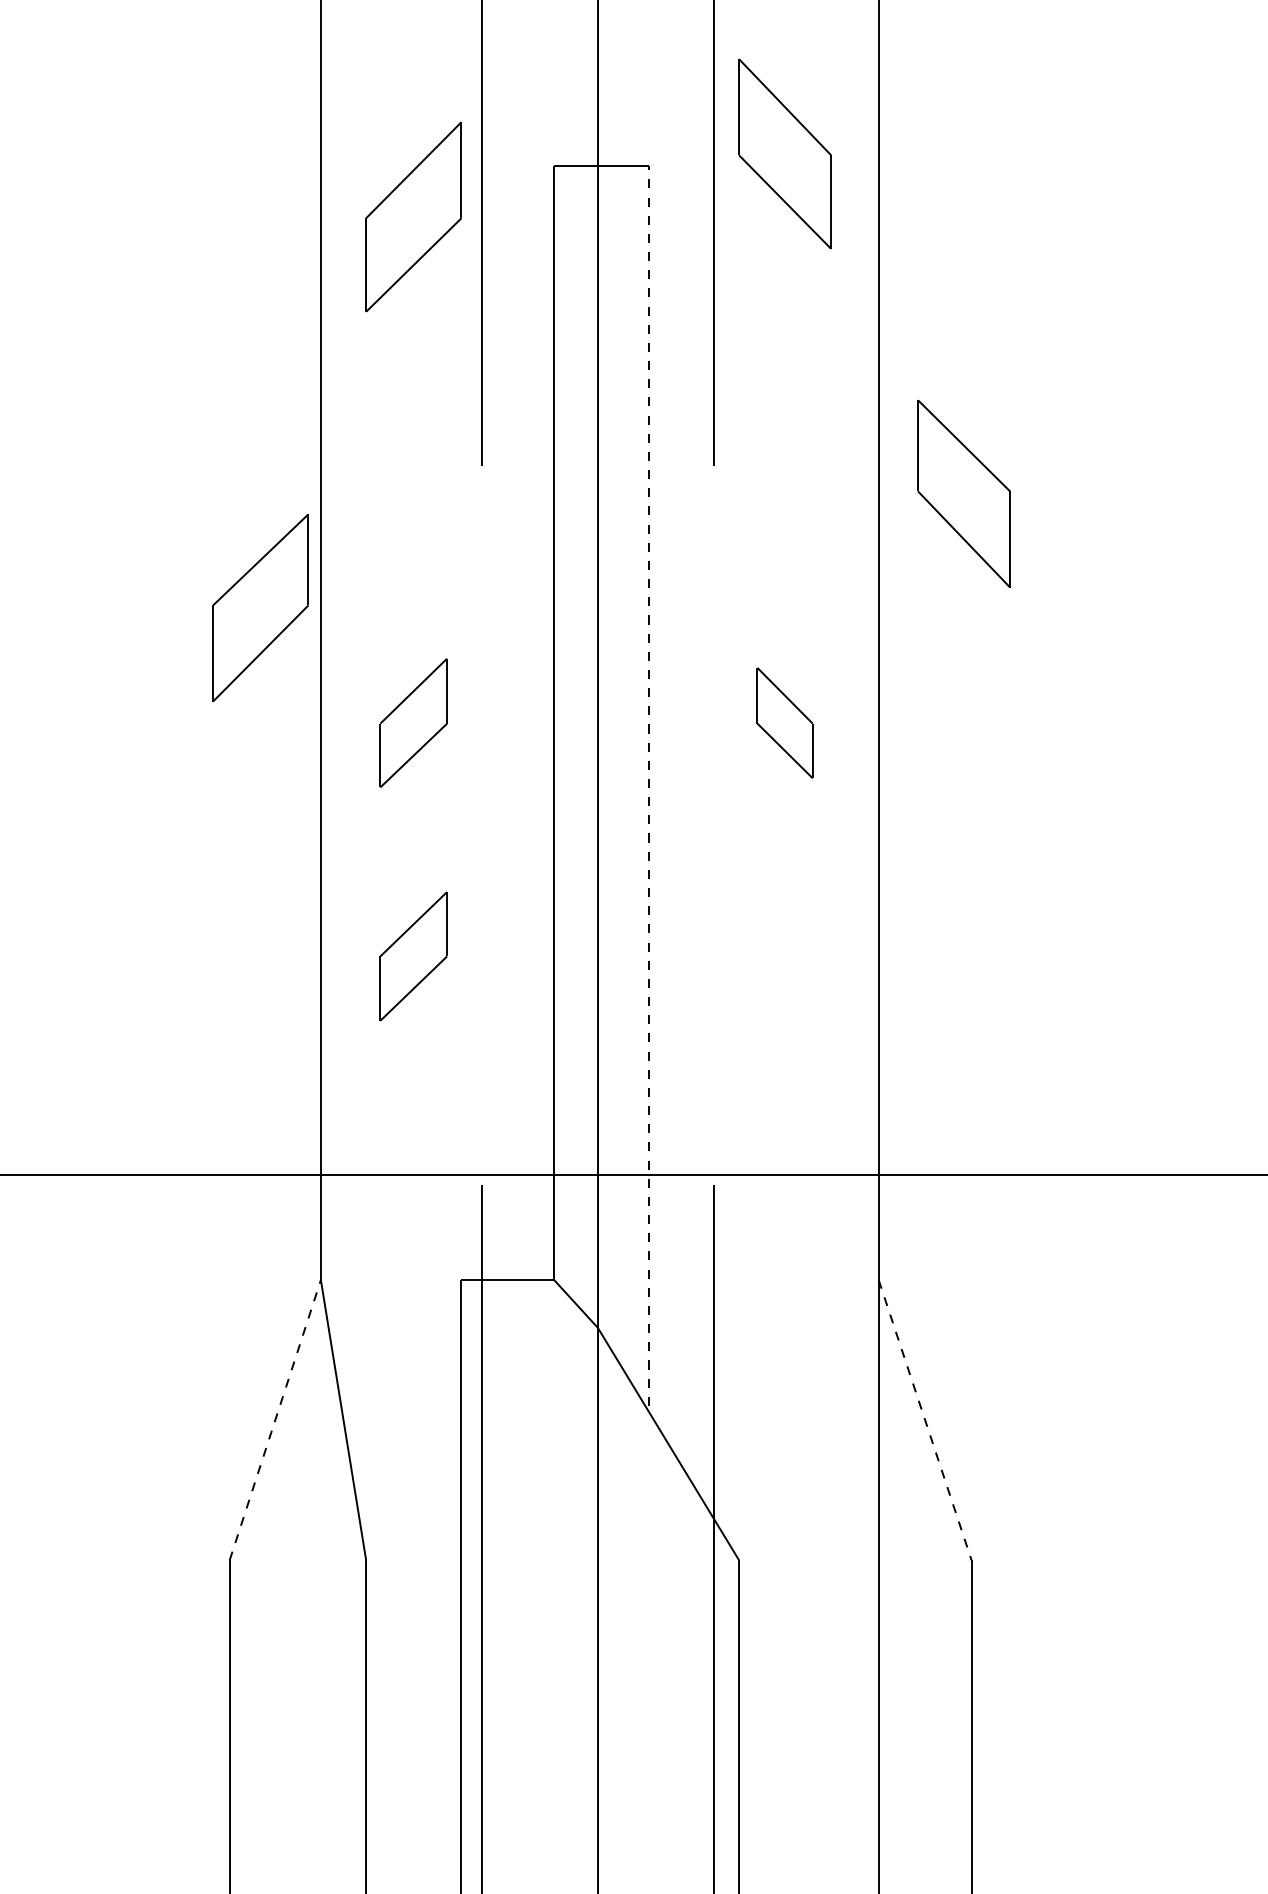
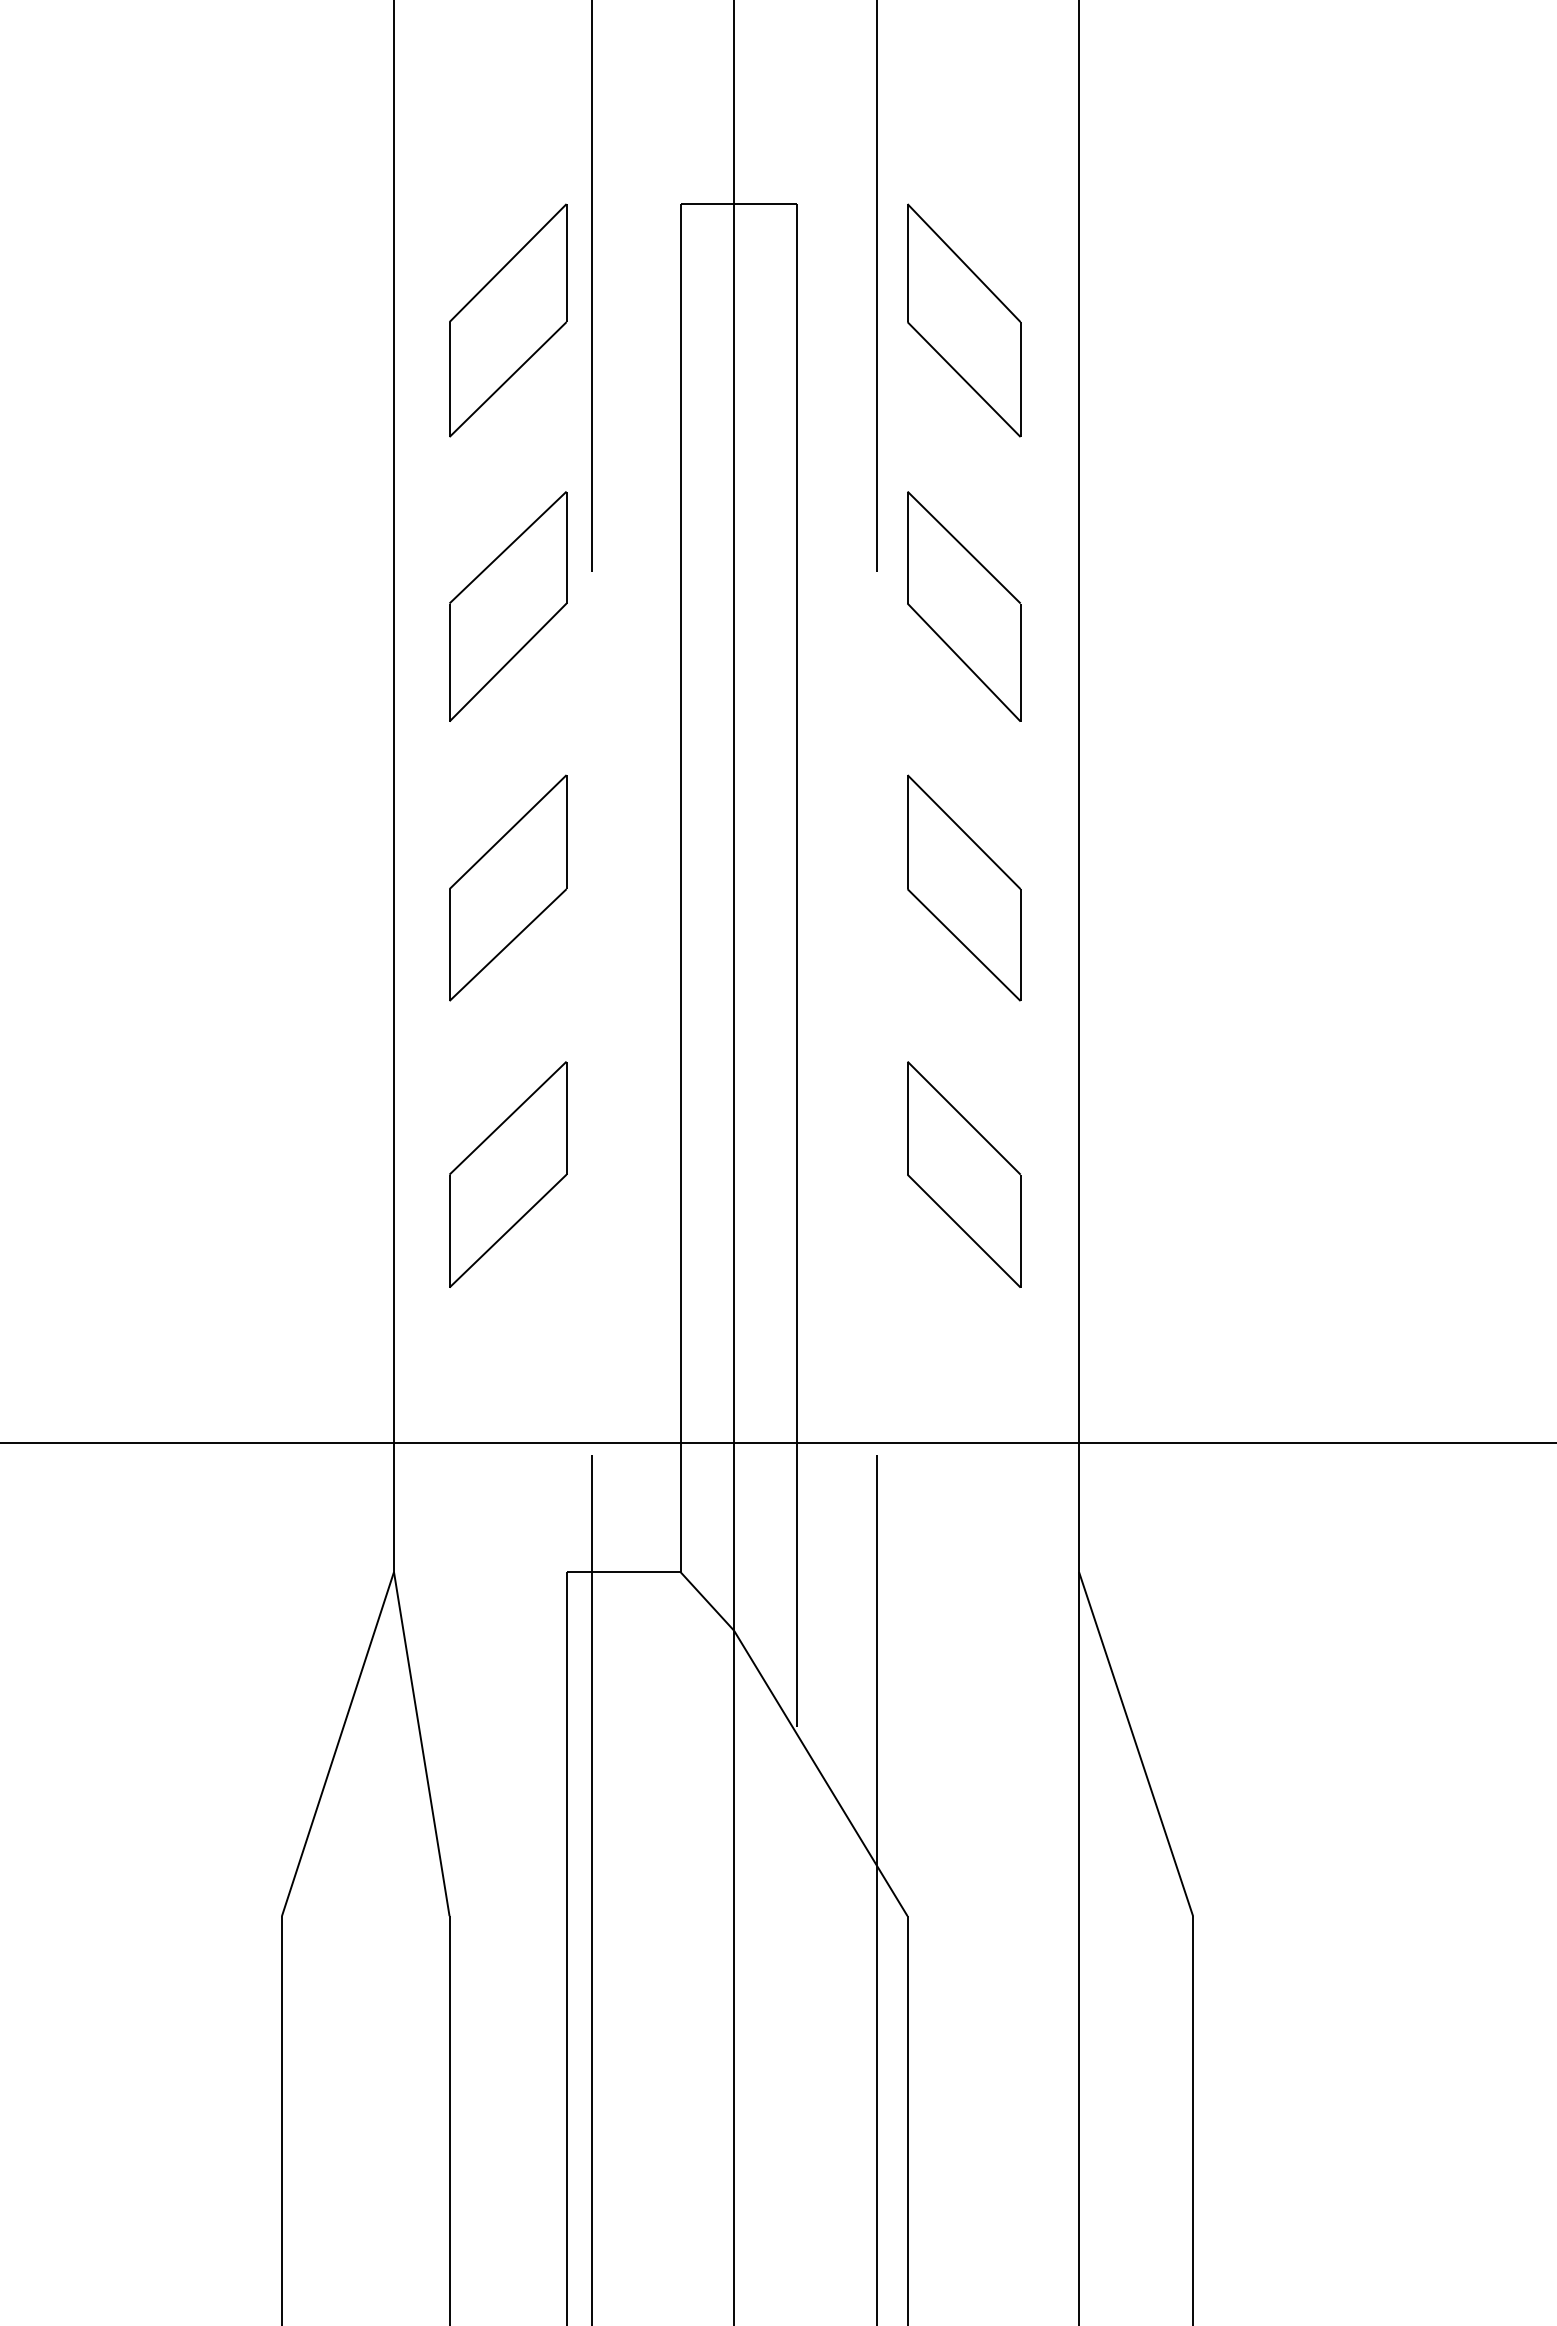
part: (784, 153) -> (963, 319), moved
part: (413, 216) -> (507, 319), moved
part: (963, 493) -> (963, 606), moved
part: (260, 607) -> (507, 606), moved
part: (413, 722) -> (507, 887), size x1.43
part: (784, 722) -> (963, 887), size x1.67
line: (648, 786) -> (796, 965), dashed -> solid
part: (413, 956) -> (507, 1174), size x1.43
part: (784, 956) -> (963, 1174), added
line: (275, 1419) -> (338, 1743), dashed -> solid
line: (925, 1420) -> (1136, 1744), dashed -> solid

